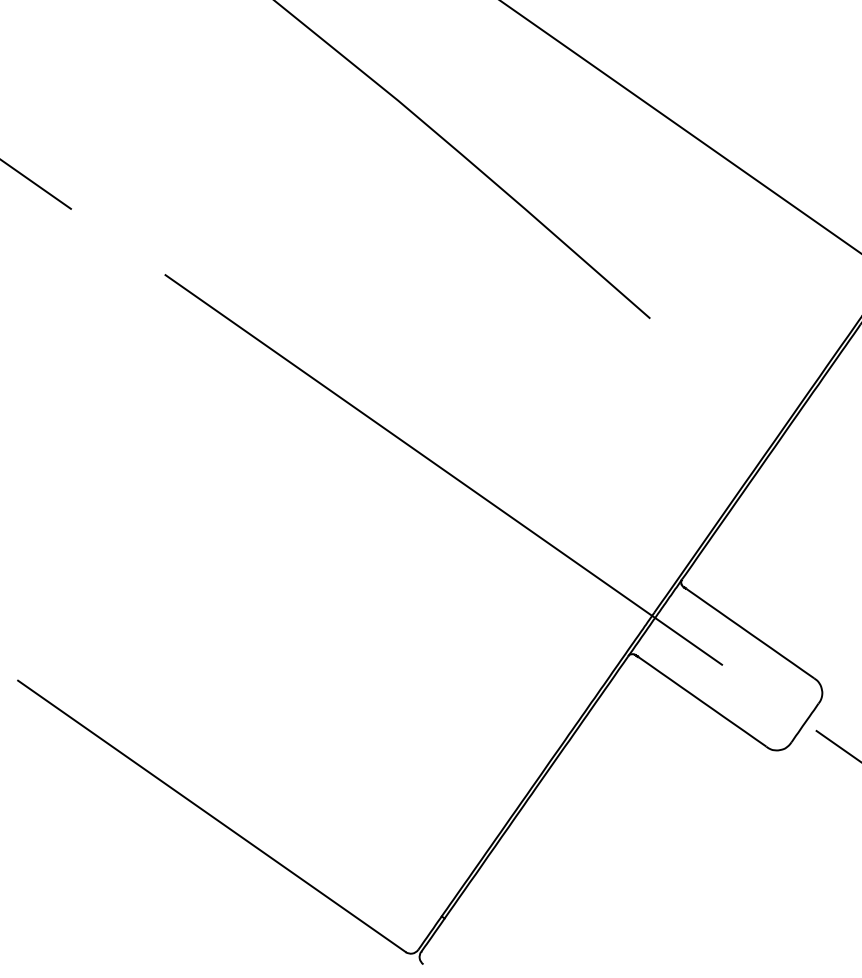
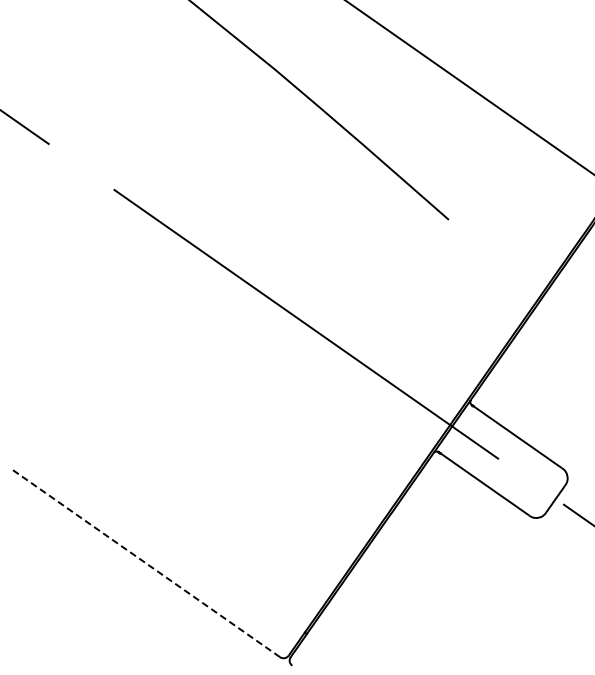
line: (210, 816) -> (145, 563), solid -> dashed

